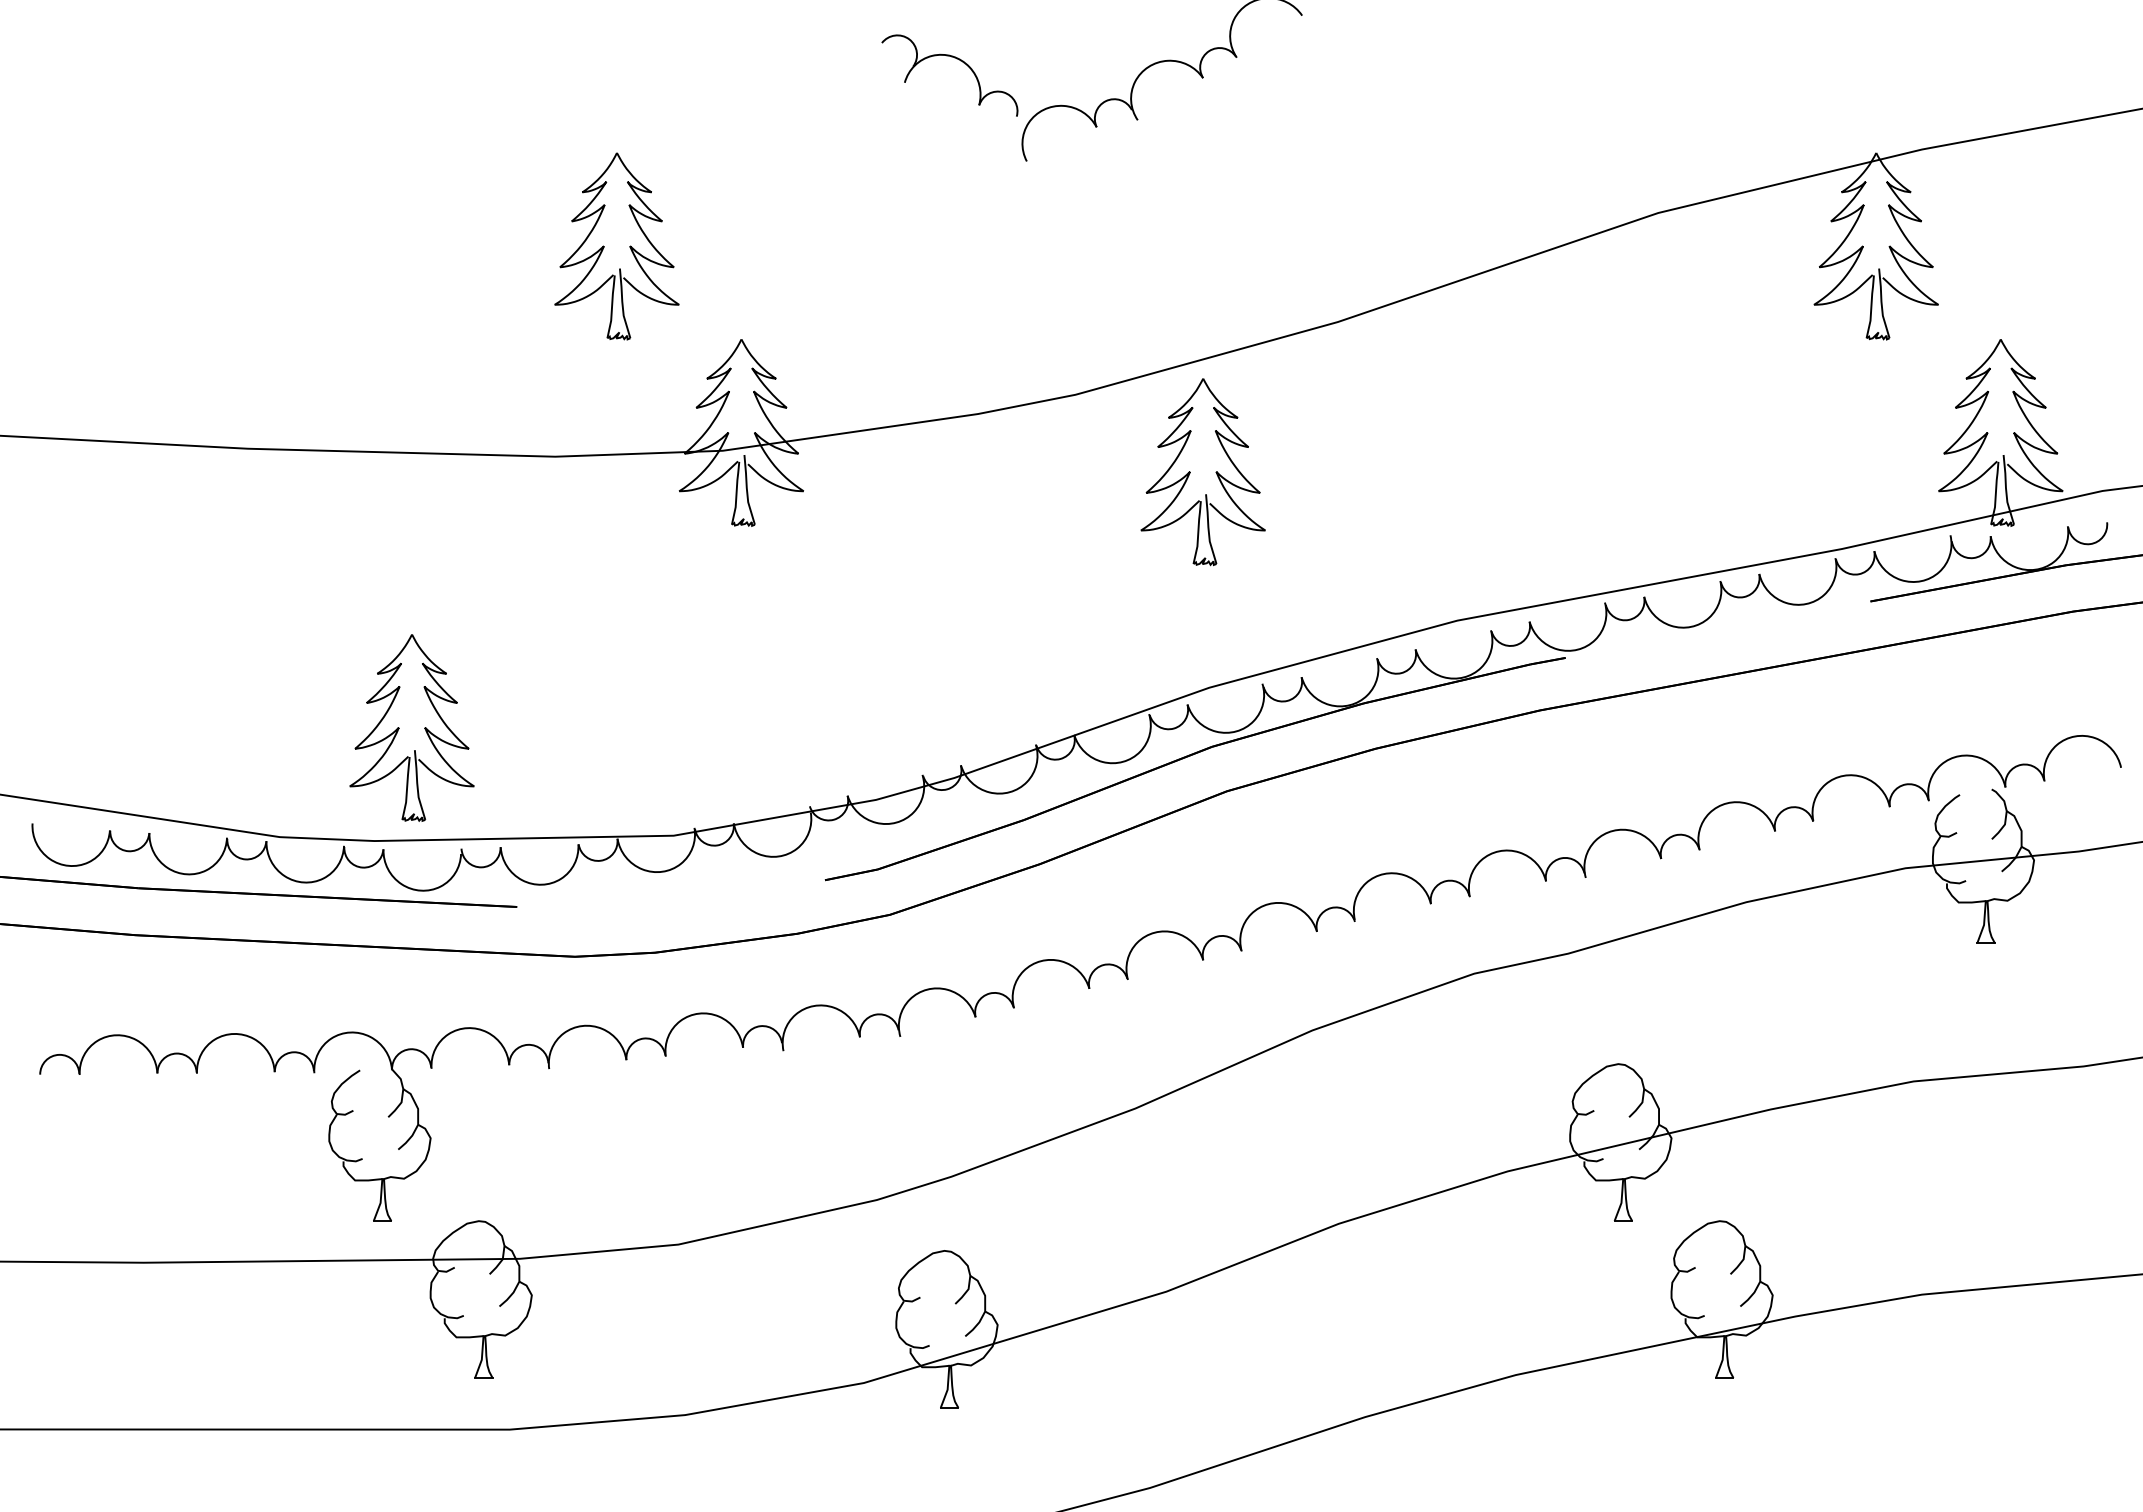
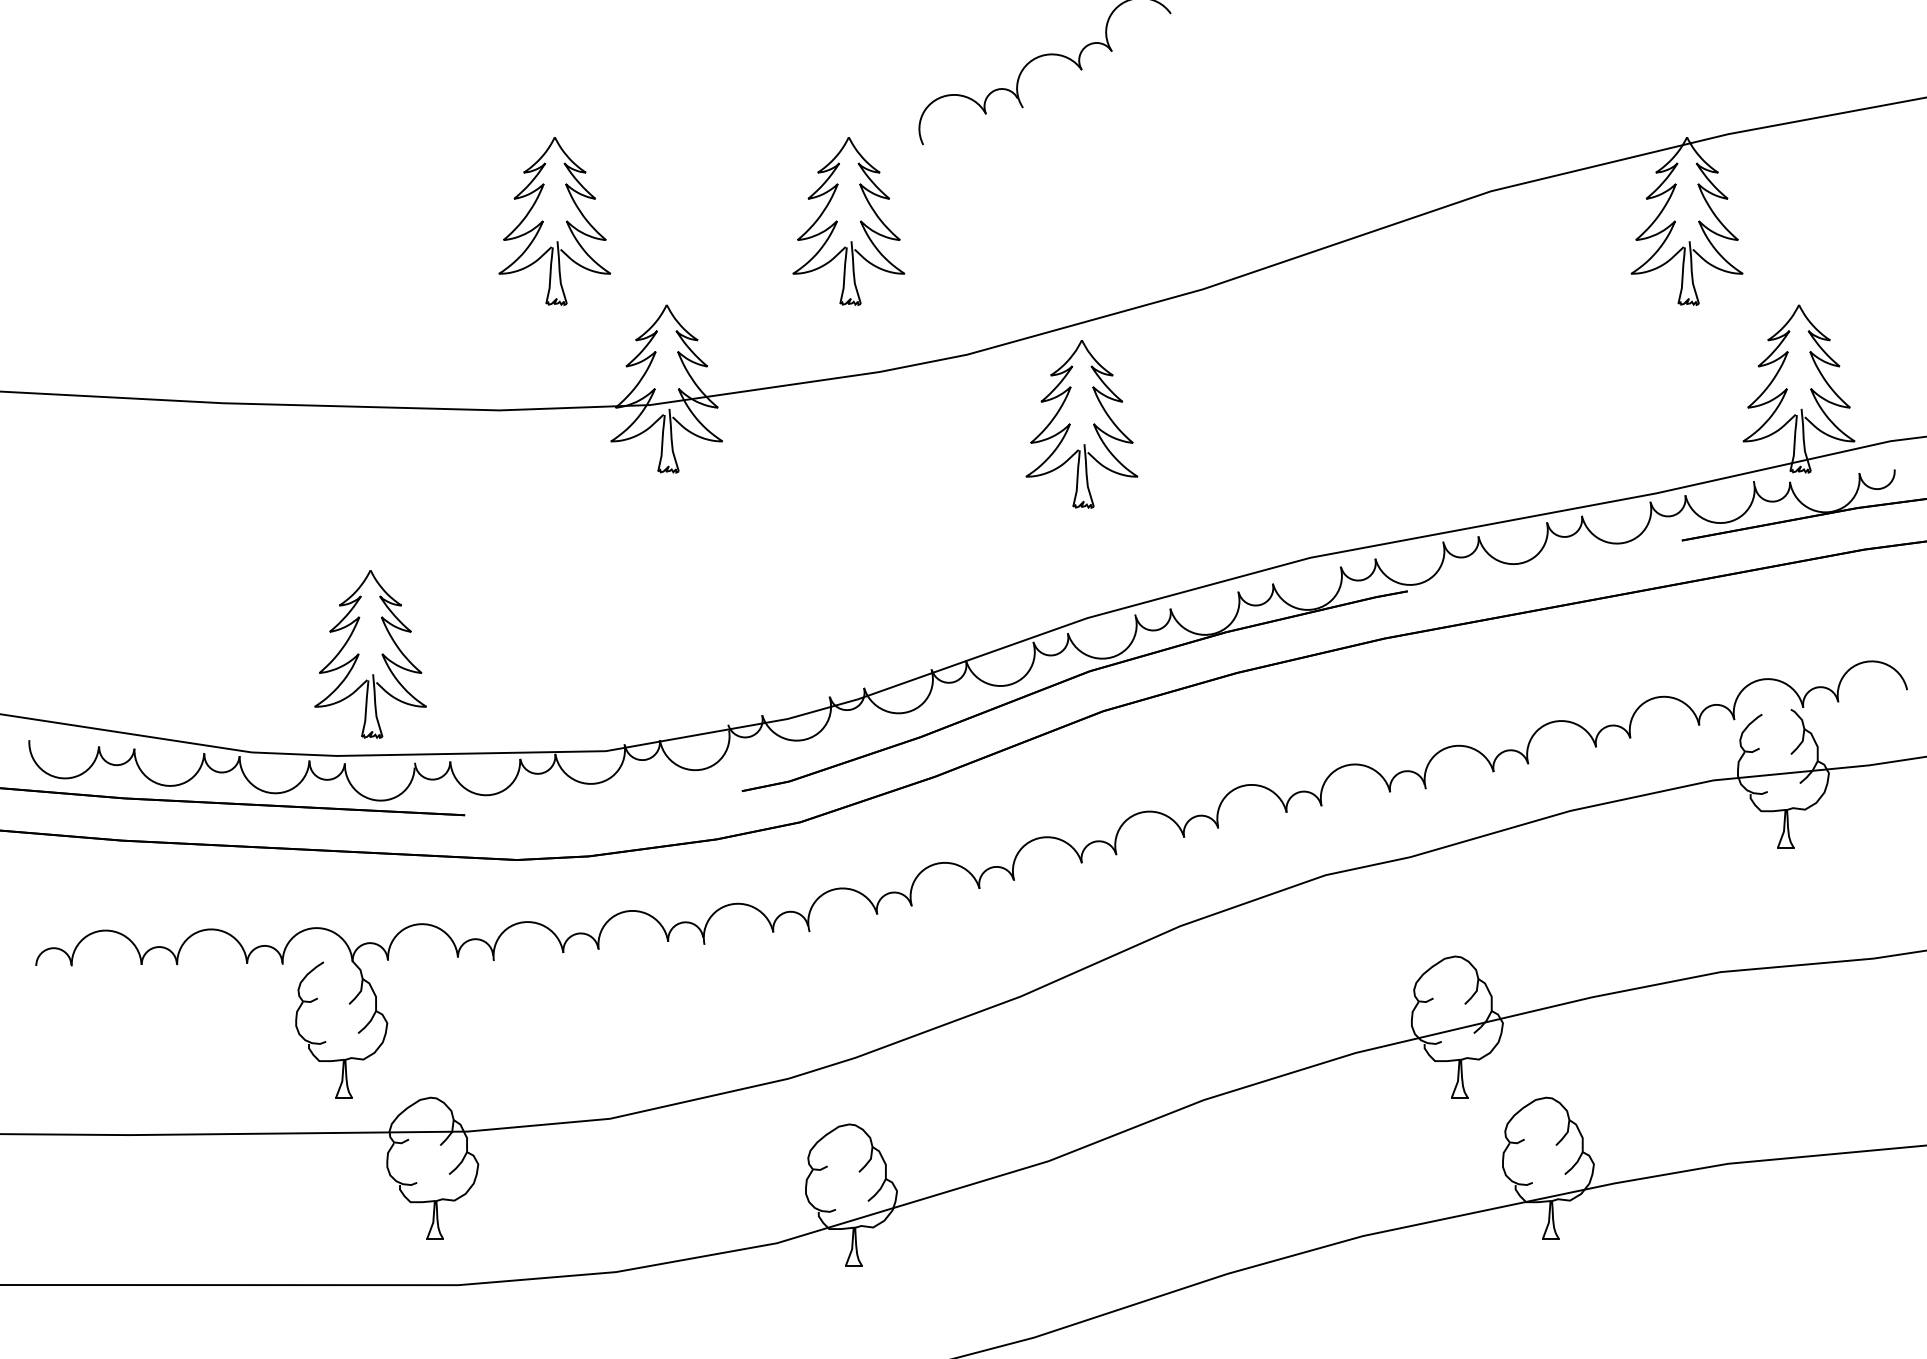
part: (956, 59) -> (860, 53), removed
part: (931, 246) -> (837, 221), added

